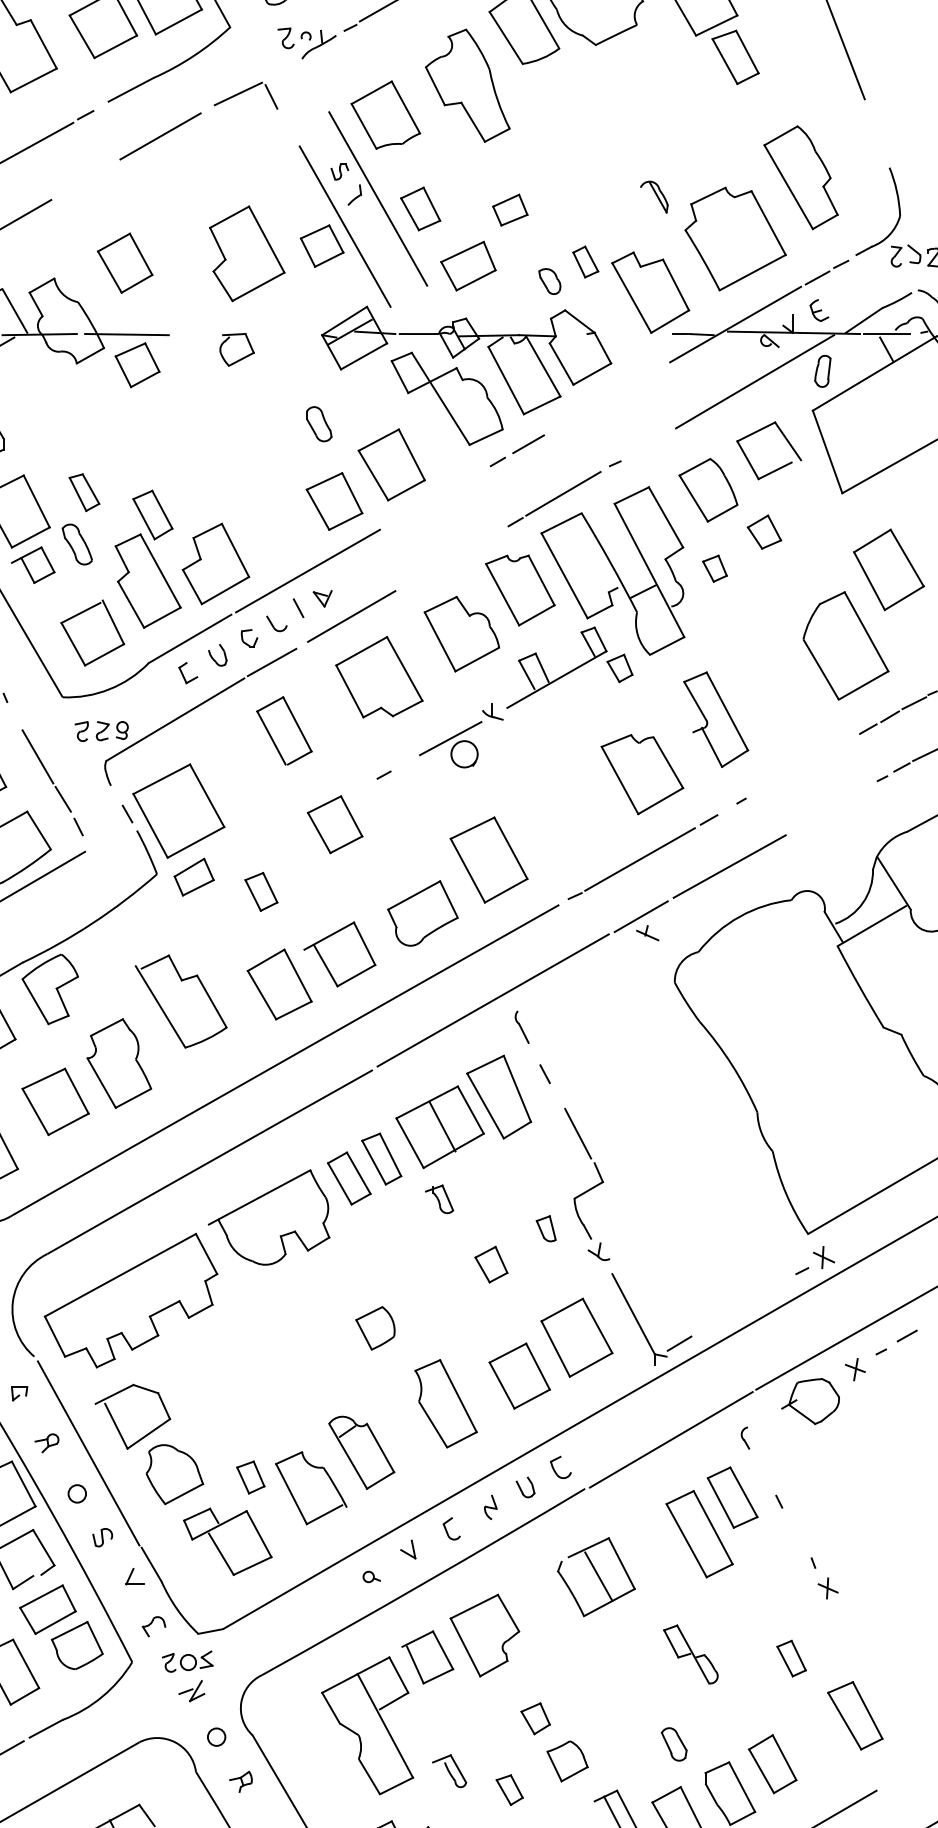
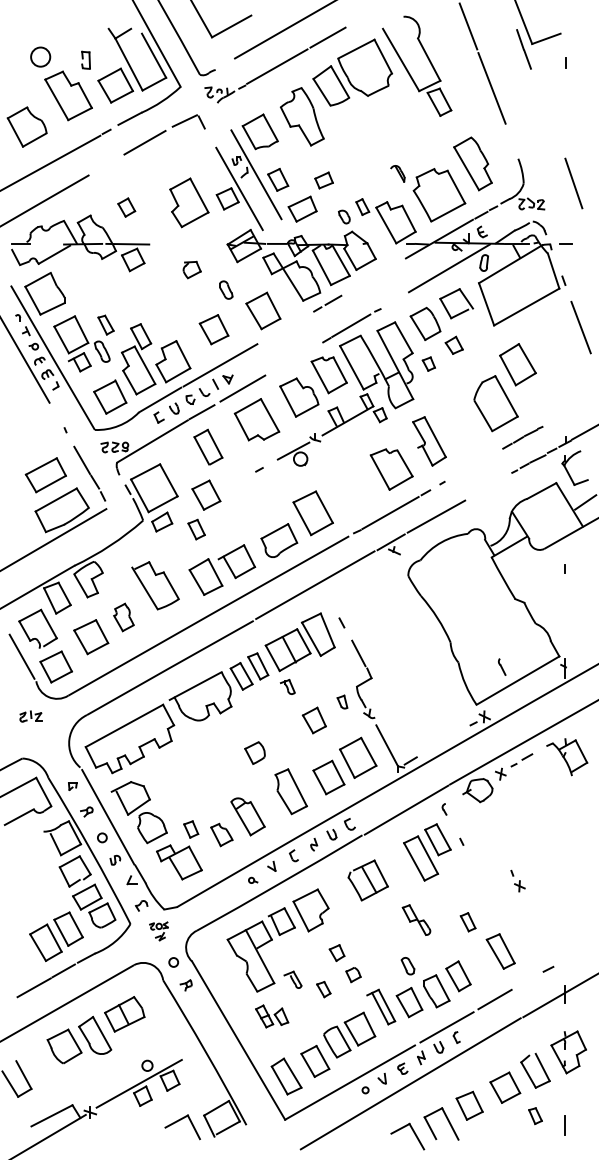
part: (124, 262) -> (126, 207), size x0.6
part: (235, 348) -> (191, 269), moved
part: (333, 501) -> (213, 329), moved
part: (335, 823) -> (206, 494), moved
part: (522, 1026) -> (502, 666), moved
part: (118, 1063) -> (123, 617), size x0.6
part: (491, 1264) -> (314, 720), size x1.4
part: (309, 1487) -> (221, 834), size x0.6
part: (823, 1577) -> (517, 880), moved
part: (186, 1676) -> (158, 931), size x0.7
part: (567, 1760) -> (353, 974), size x0.7

